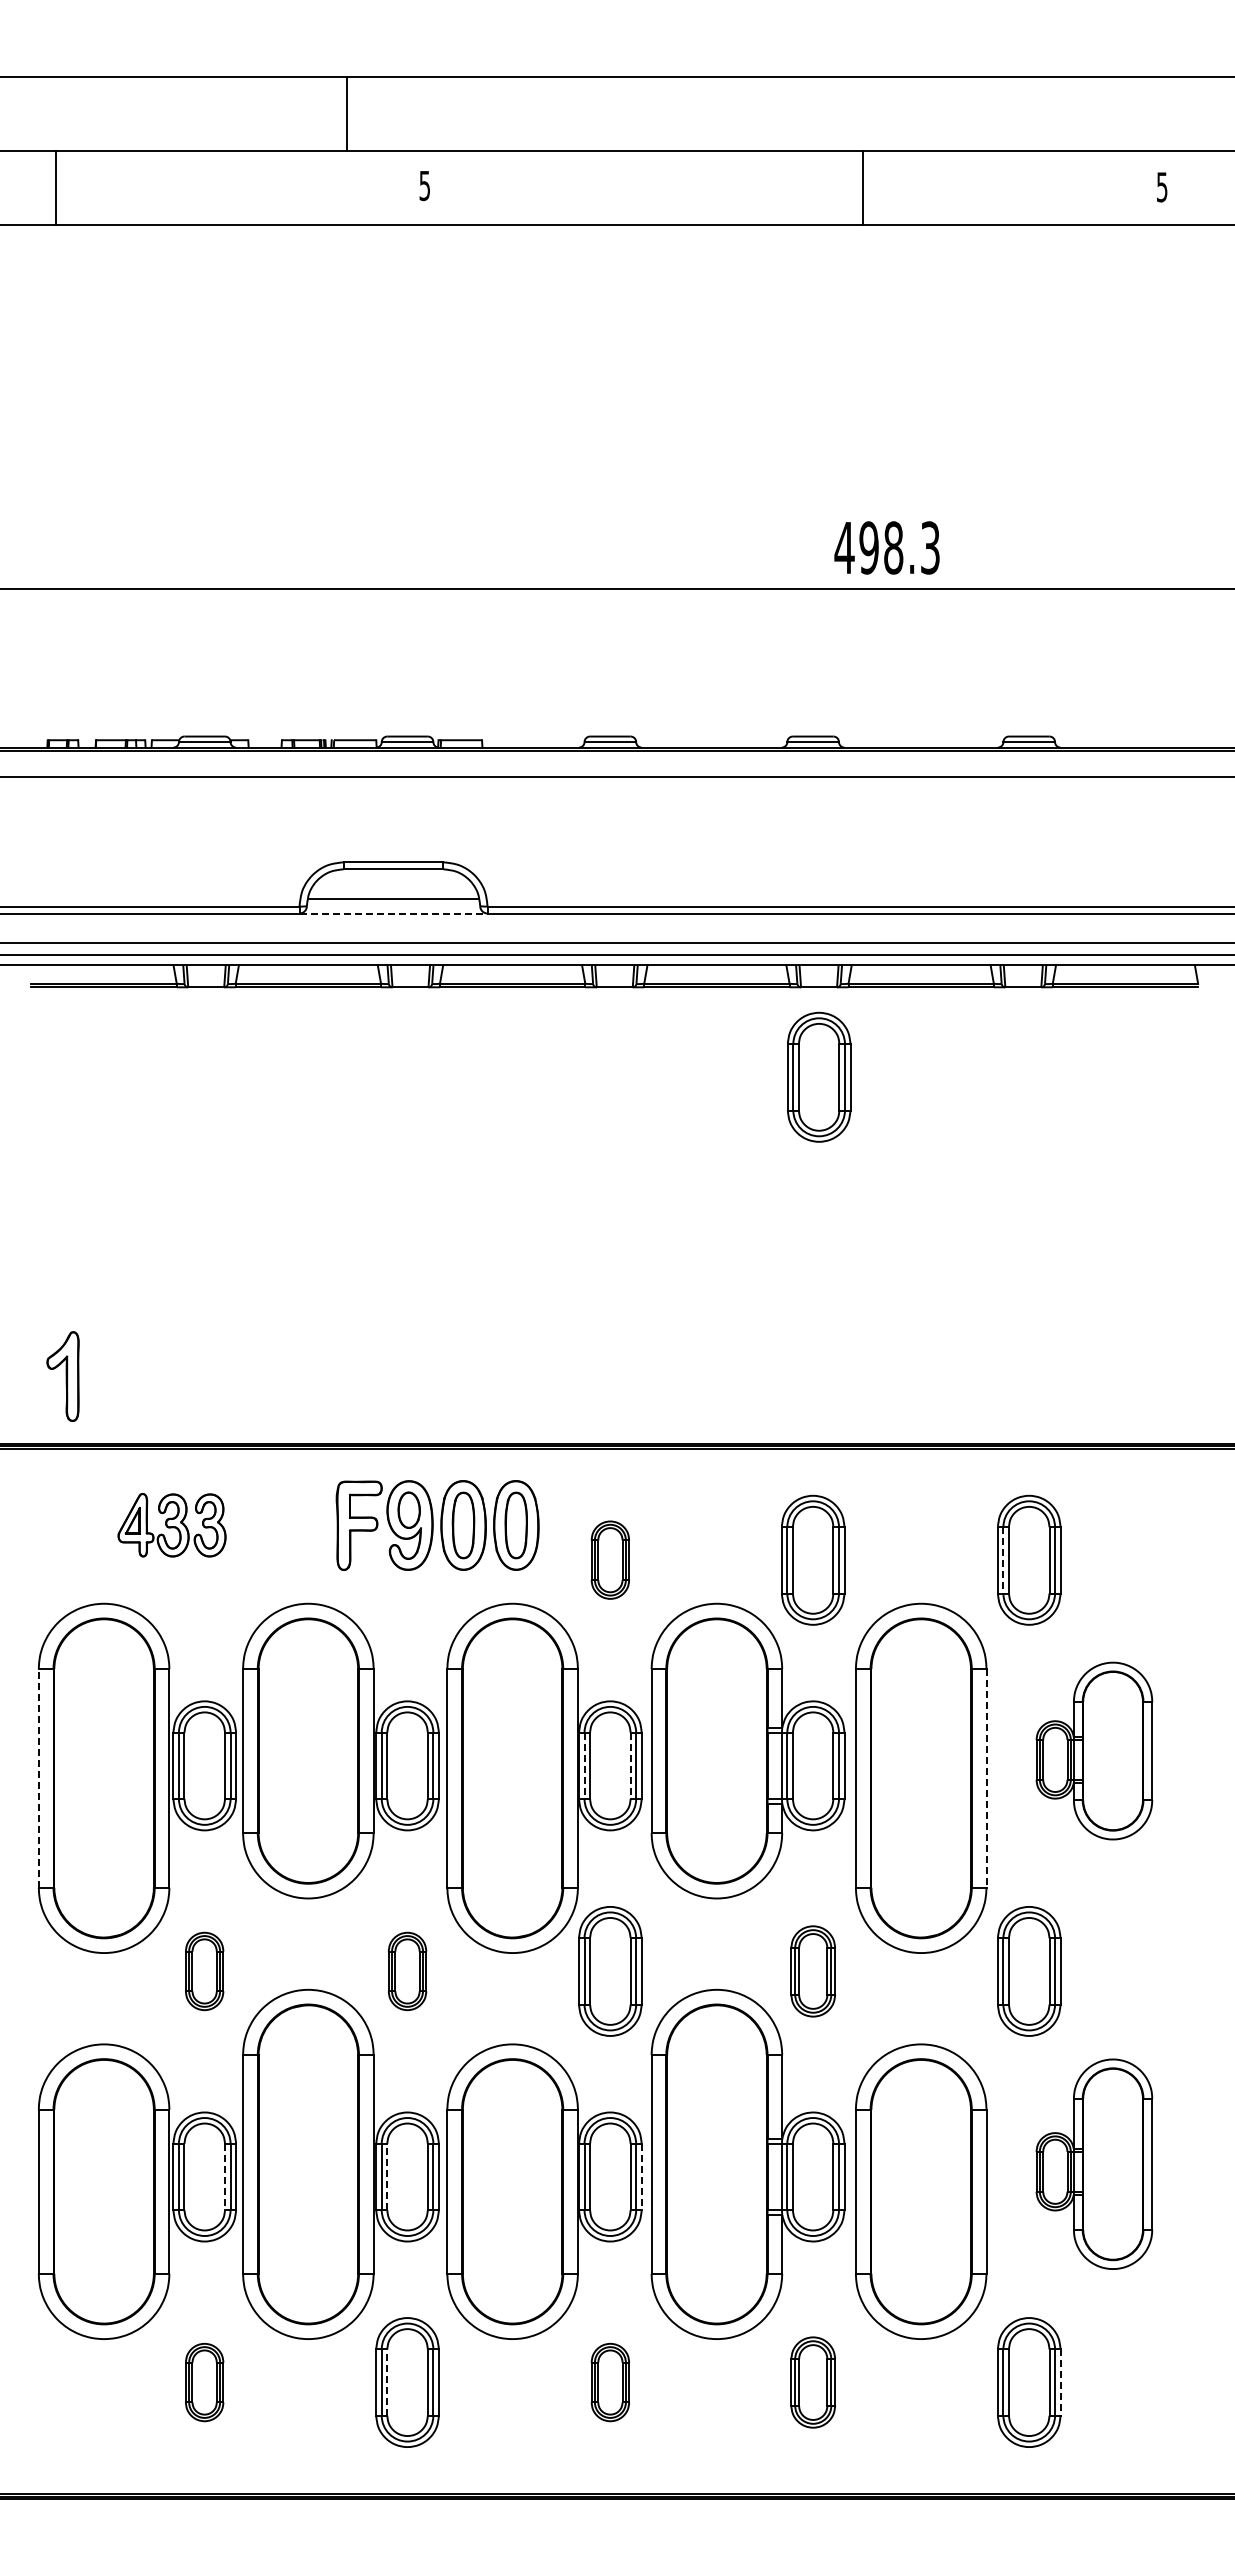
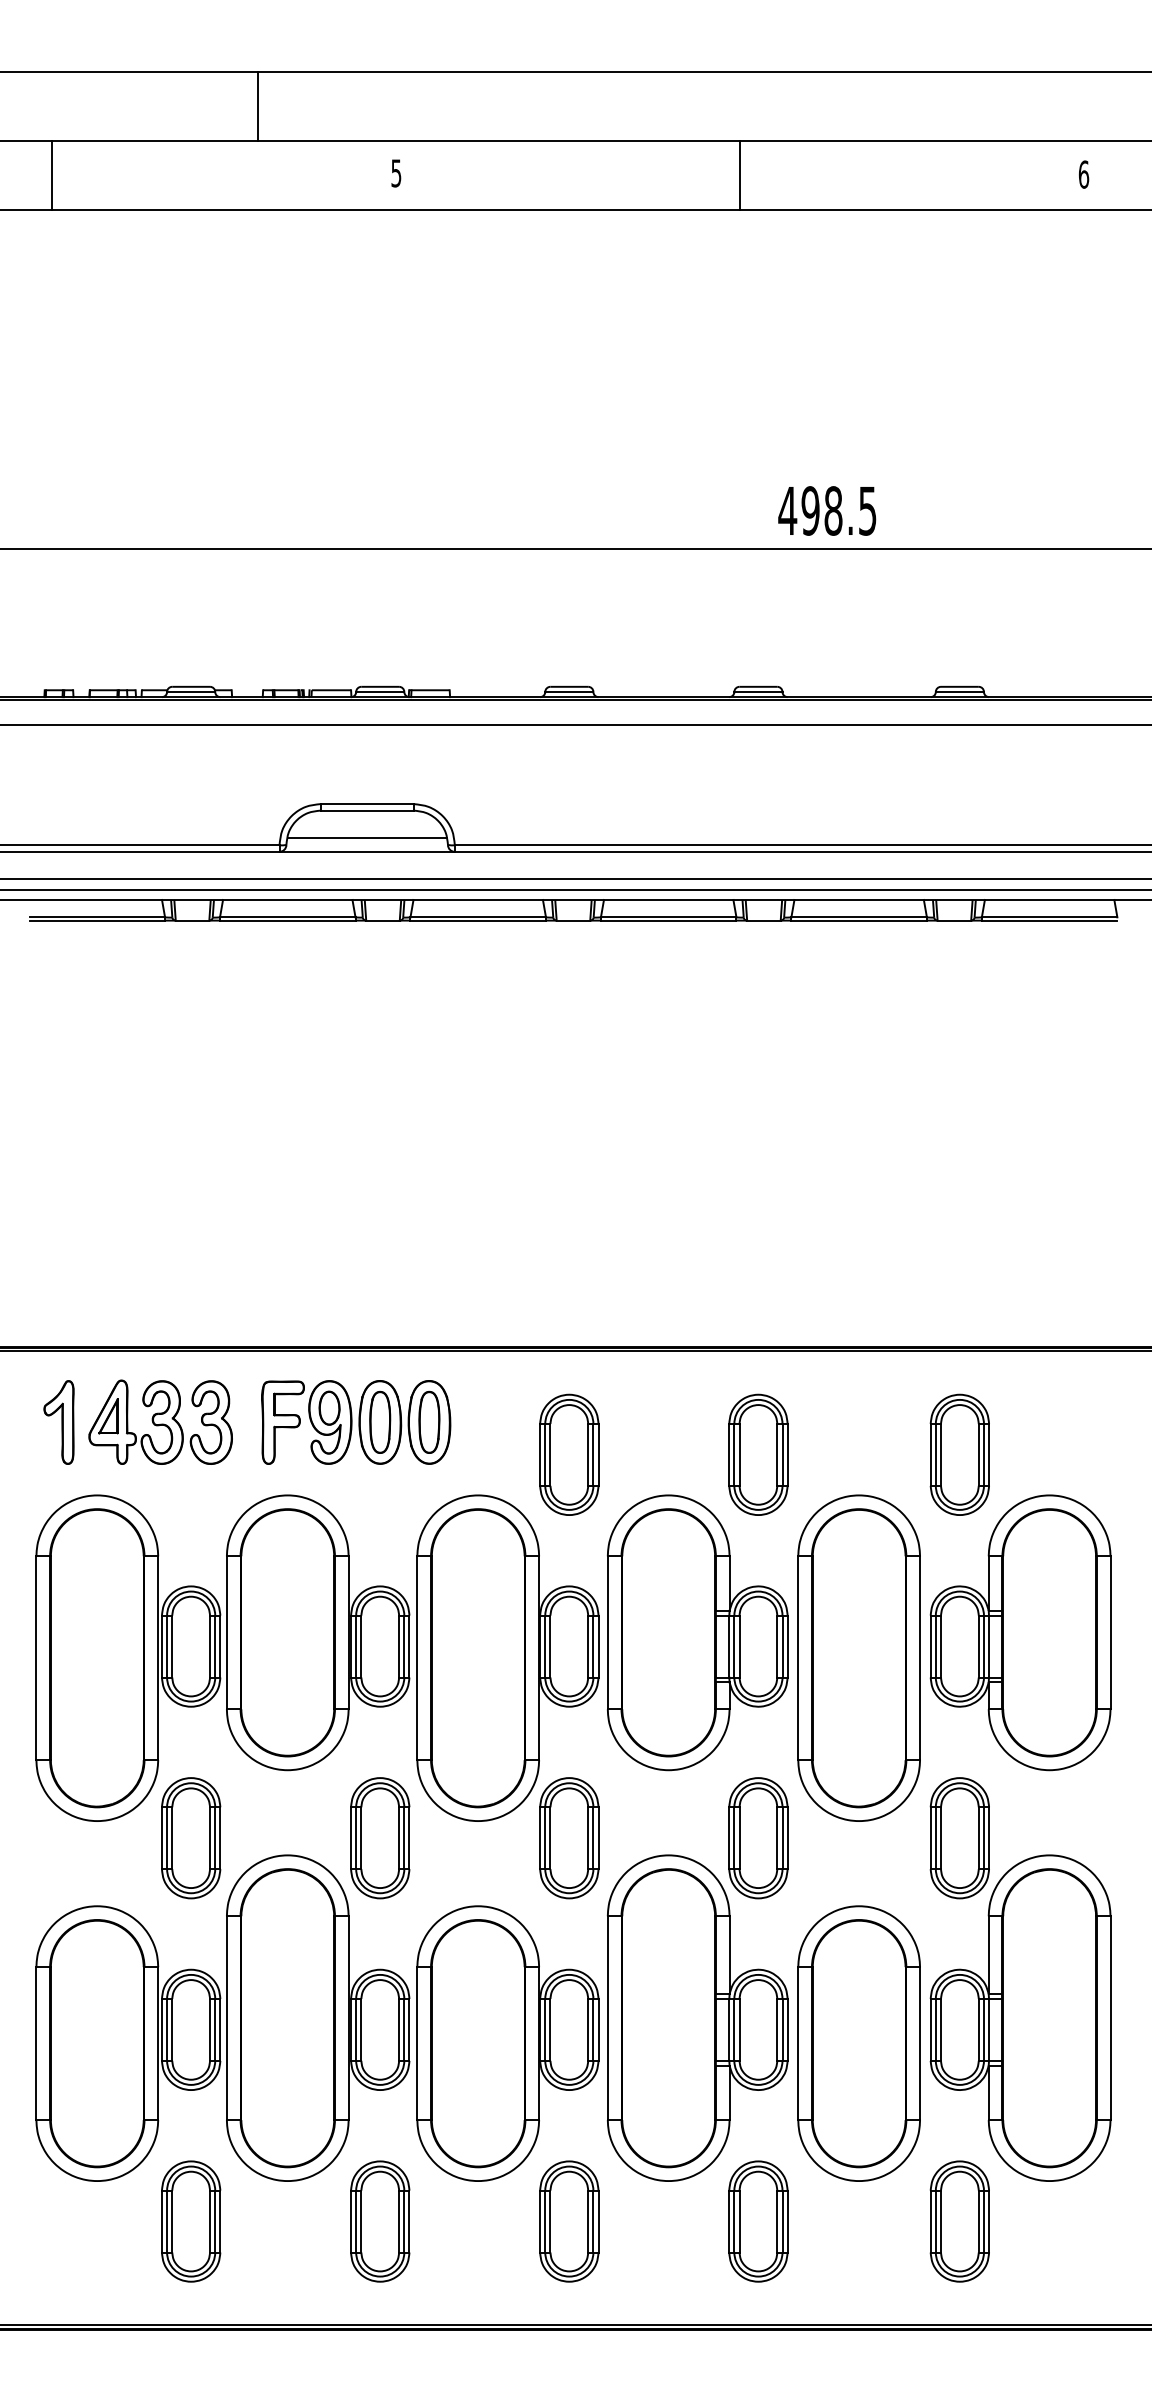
line: (346, 114) -> (258, 106), moved
line: (863, 187) -> (740, 174), moved
text: (1161, 187) -> (1083, 174), 5 -> 6
text: (930, 547) -> (867, 510), 498.3 -> 498.5
line: (394, 913) -> (368, 851), dashed -> solid
part: (819, 1076) -> (764, 1003), removed
part: (62, 1376) -> (58, 1422), moved
part: (171, 1524) -> (160, 1421), size x1.43
part: (437, 1525) -> (355, 1422), moved
part: (610, 1559) -> (569, 1454), size x1.67
line: (1003, 1560) -> (935, 1455), dashed -> solid
part: (1094, 1750) -> (1020, 1632), size x1.67
line: (584, 1766) -> (545, 1647), dashed -> solid
line: (630, 1766) -> (588, 1647), dashed -> solid
line: (38, 1777) -> (36, 1657), dashed -> solid
line: (986, 1778) -> (920, 1658), dashed -> solid
part: (204, 1971) -> (190, 1838), size x1.67
part: (407, 1971) -> (380, 1838), size x1.67
part: (813, 1971) -> (758, 1838), size x1.43
part: (1094, 2163) -> (1020, 2017), size x1.67
line: (387, 2176) -> (361, 2029), dashed -> solid
line: (225, 2177) -> (210, 2030), dashed -> solid
line: (641, 2177) -> (598, 2030), dashed -> solid
part: (204, 2382) -> (190, 2221), size x1.67
line: (387, 2382) -> (361, 2221), dashed -> solid
part: (610, 2382) -> (569, 2221), size x1.67
part: (813, 2382) -> (758, 2221), size x1.43
line: (1060, 2383) -> (989, 2222), dashed -> solid

